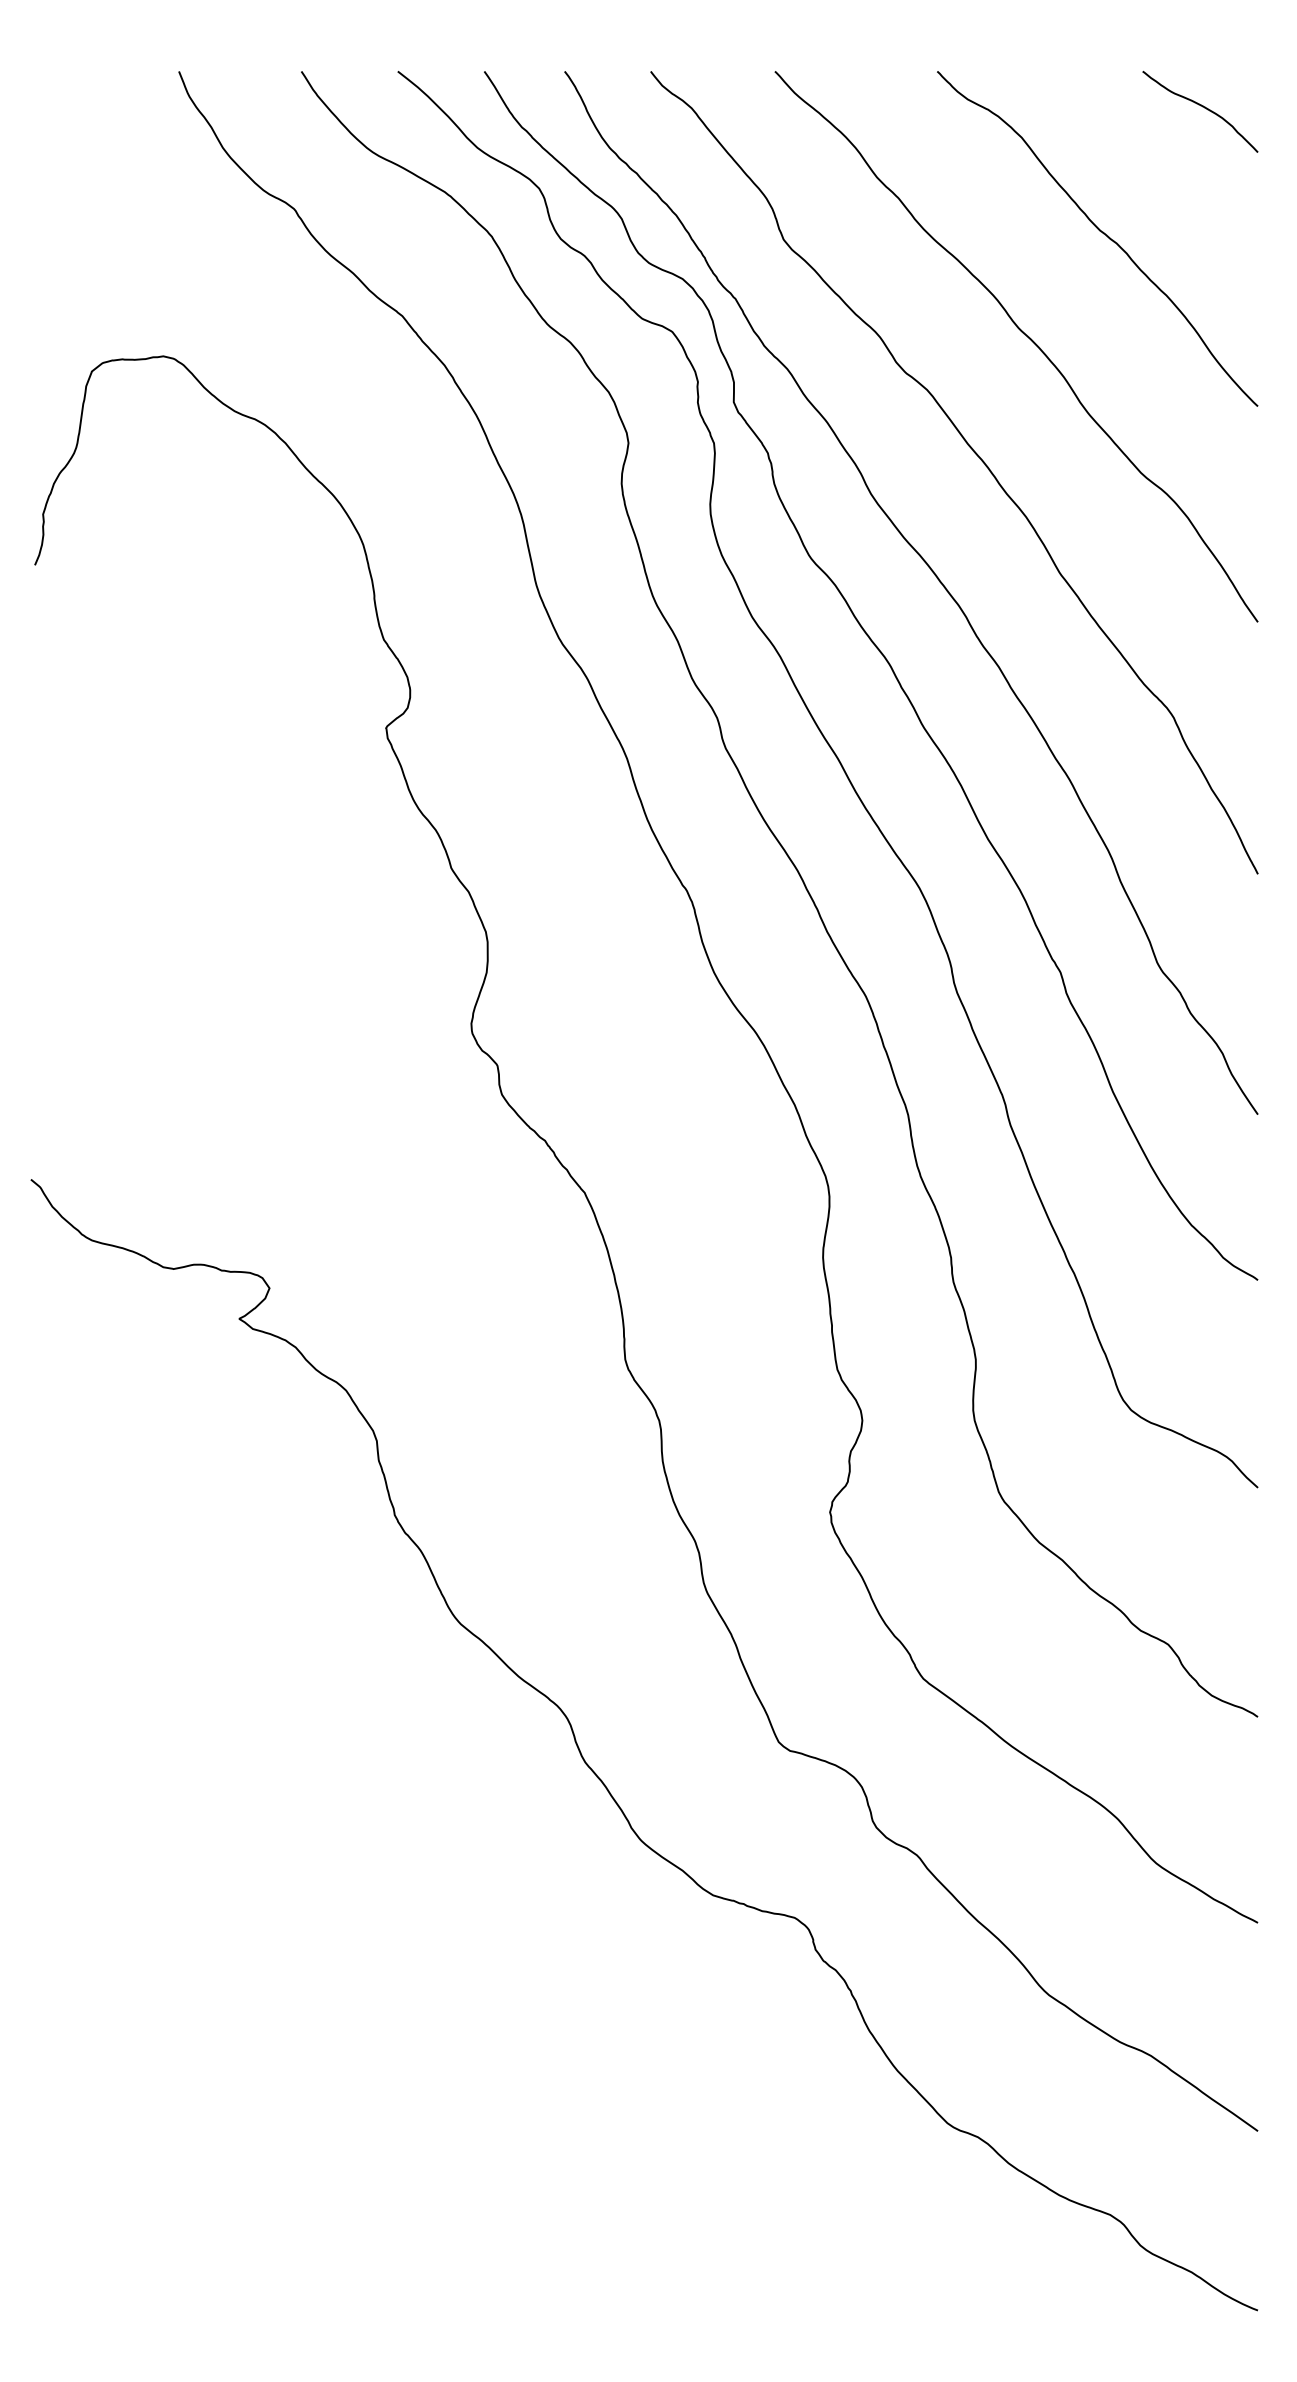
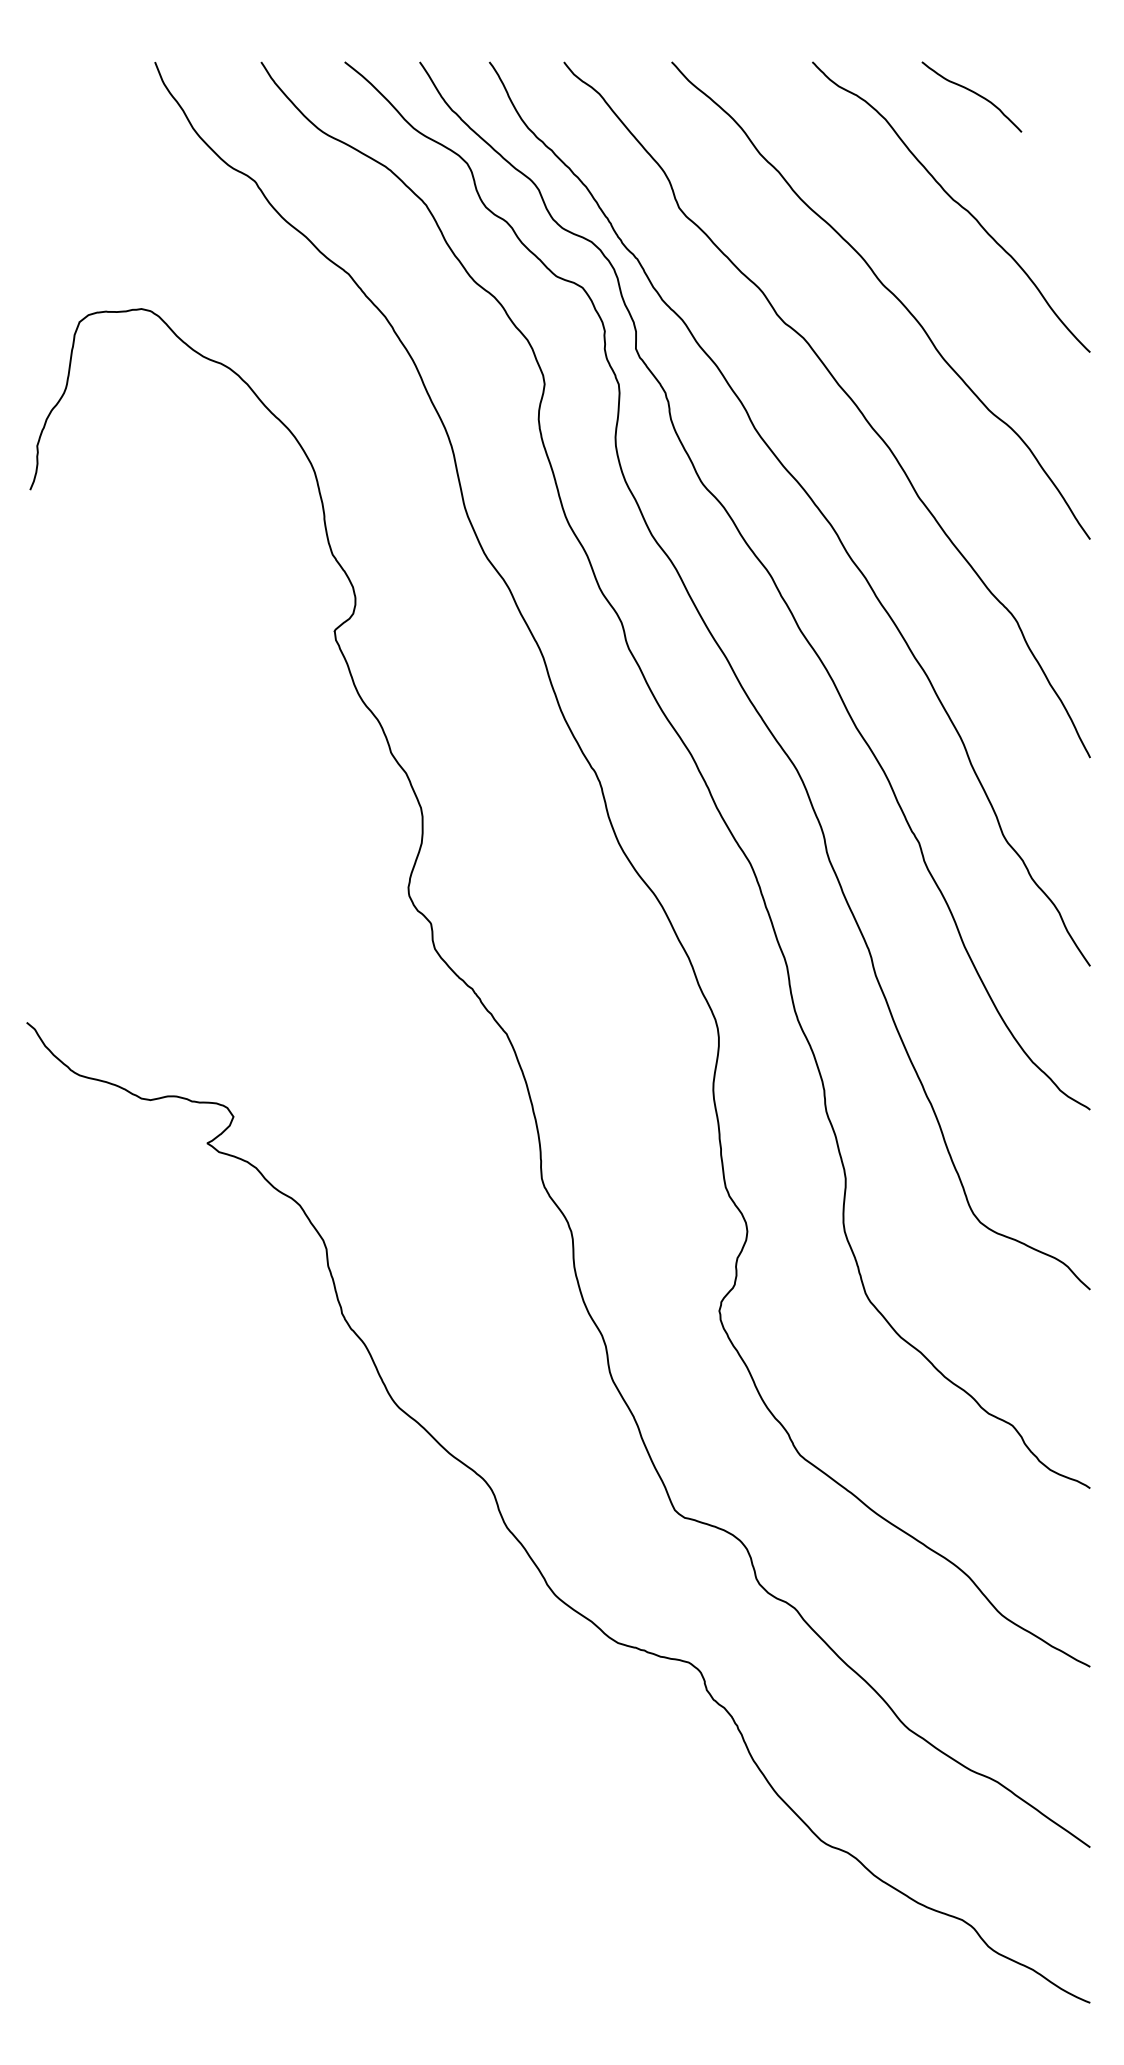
curve: (1202, 107) -> (973, 93), moved

